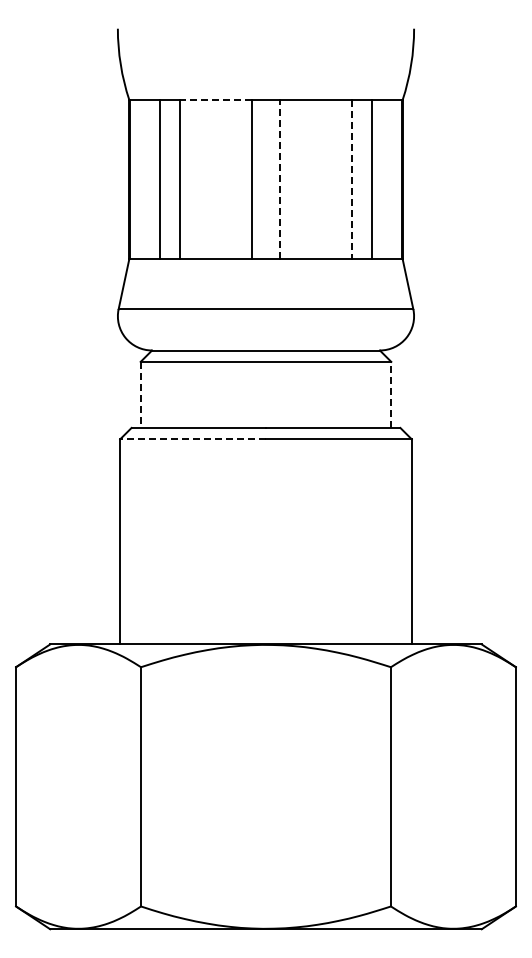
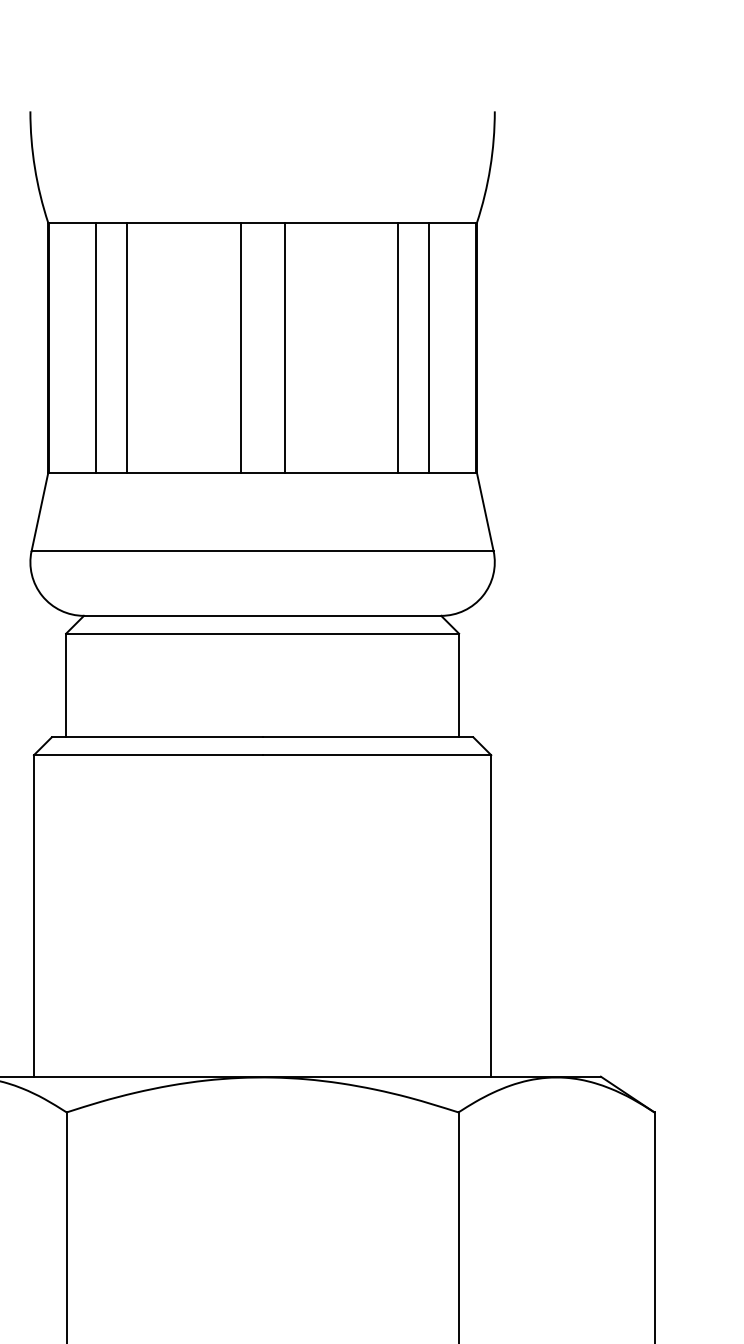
line: (215, 99) -> (183, 222), dashed -> solid
line: (280, 179) -> (285, 347), dashed -> solid
line: (352, 179) -> (398, 347), dashed -> solid
line: (391, 394) -> (459, 684), dashed -> solid
line: (140, 395) -> (65, 686), dashed -> solid
line: (193, 439) -> (148, 755), dashed -> solid

